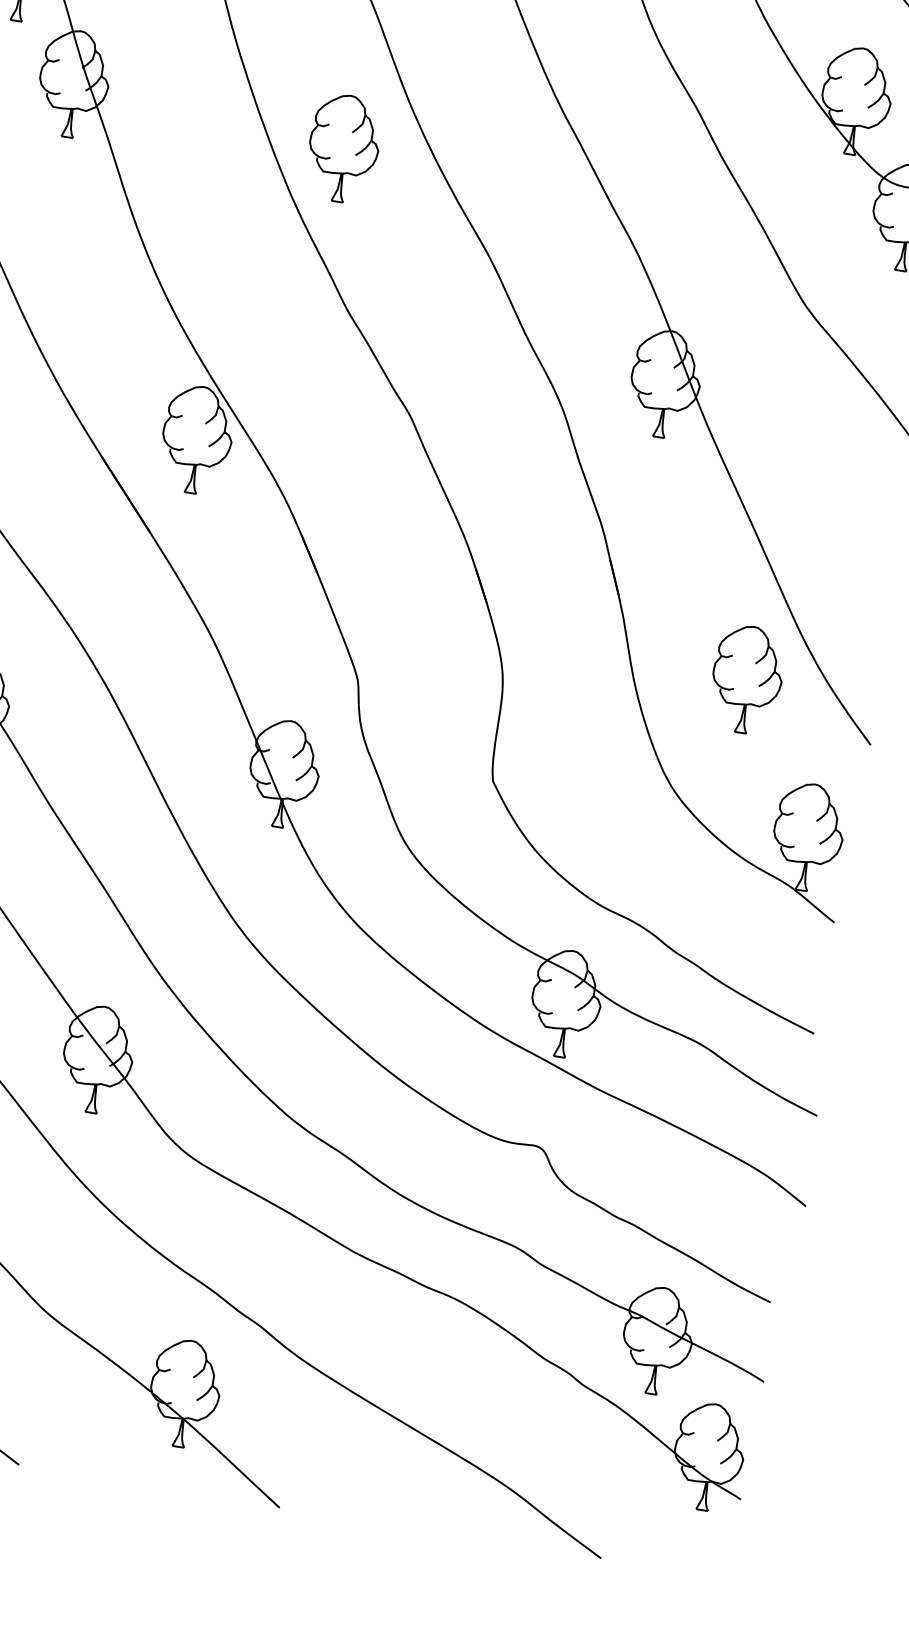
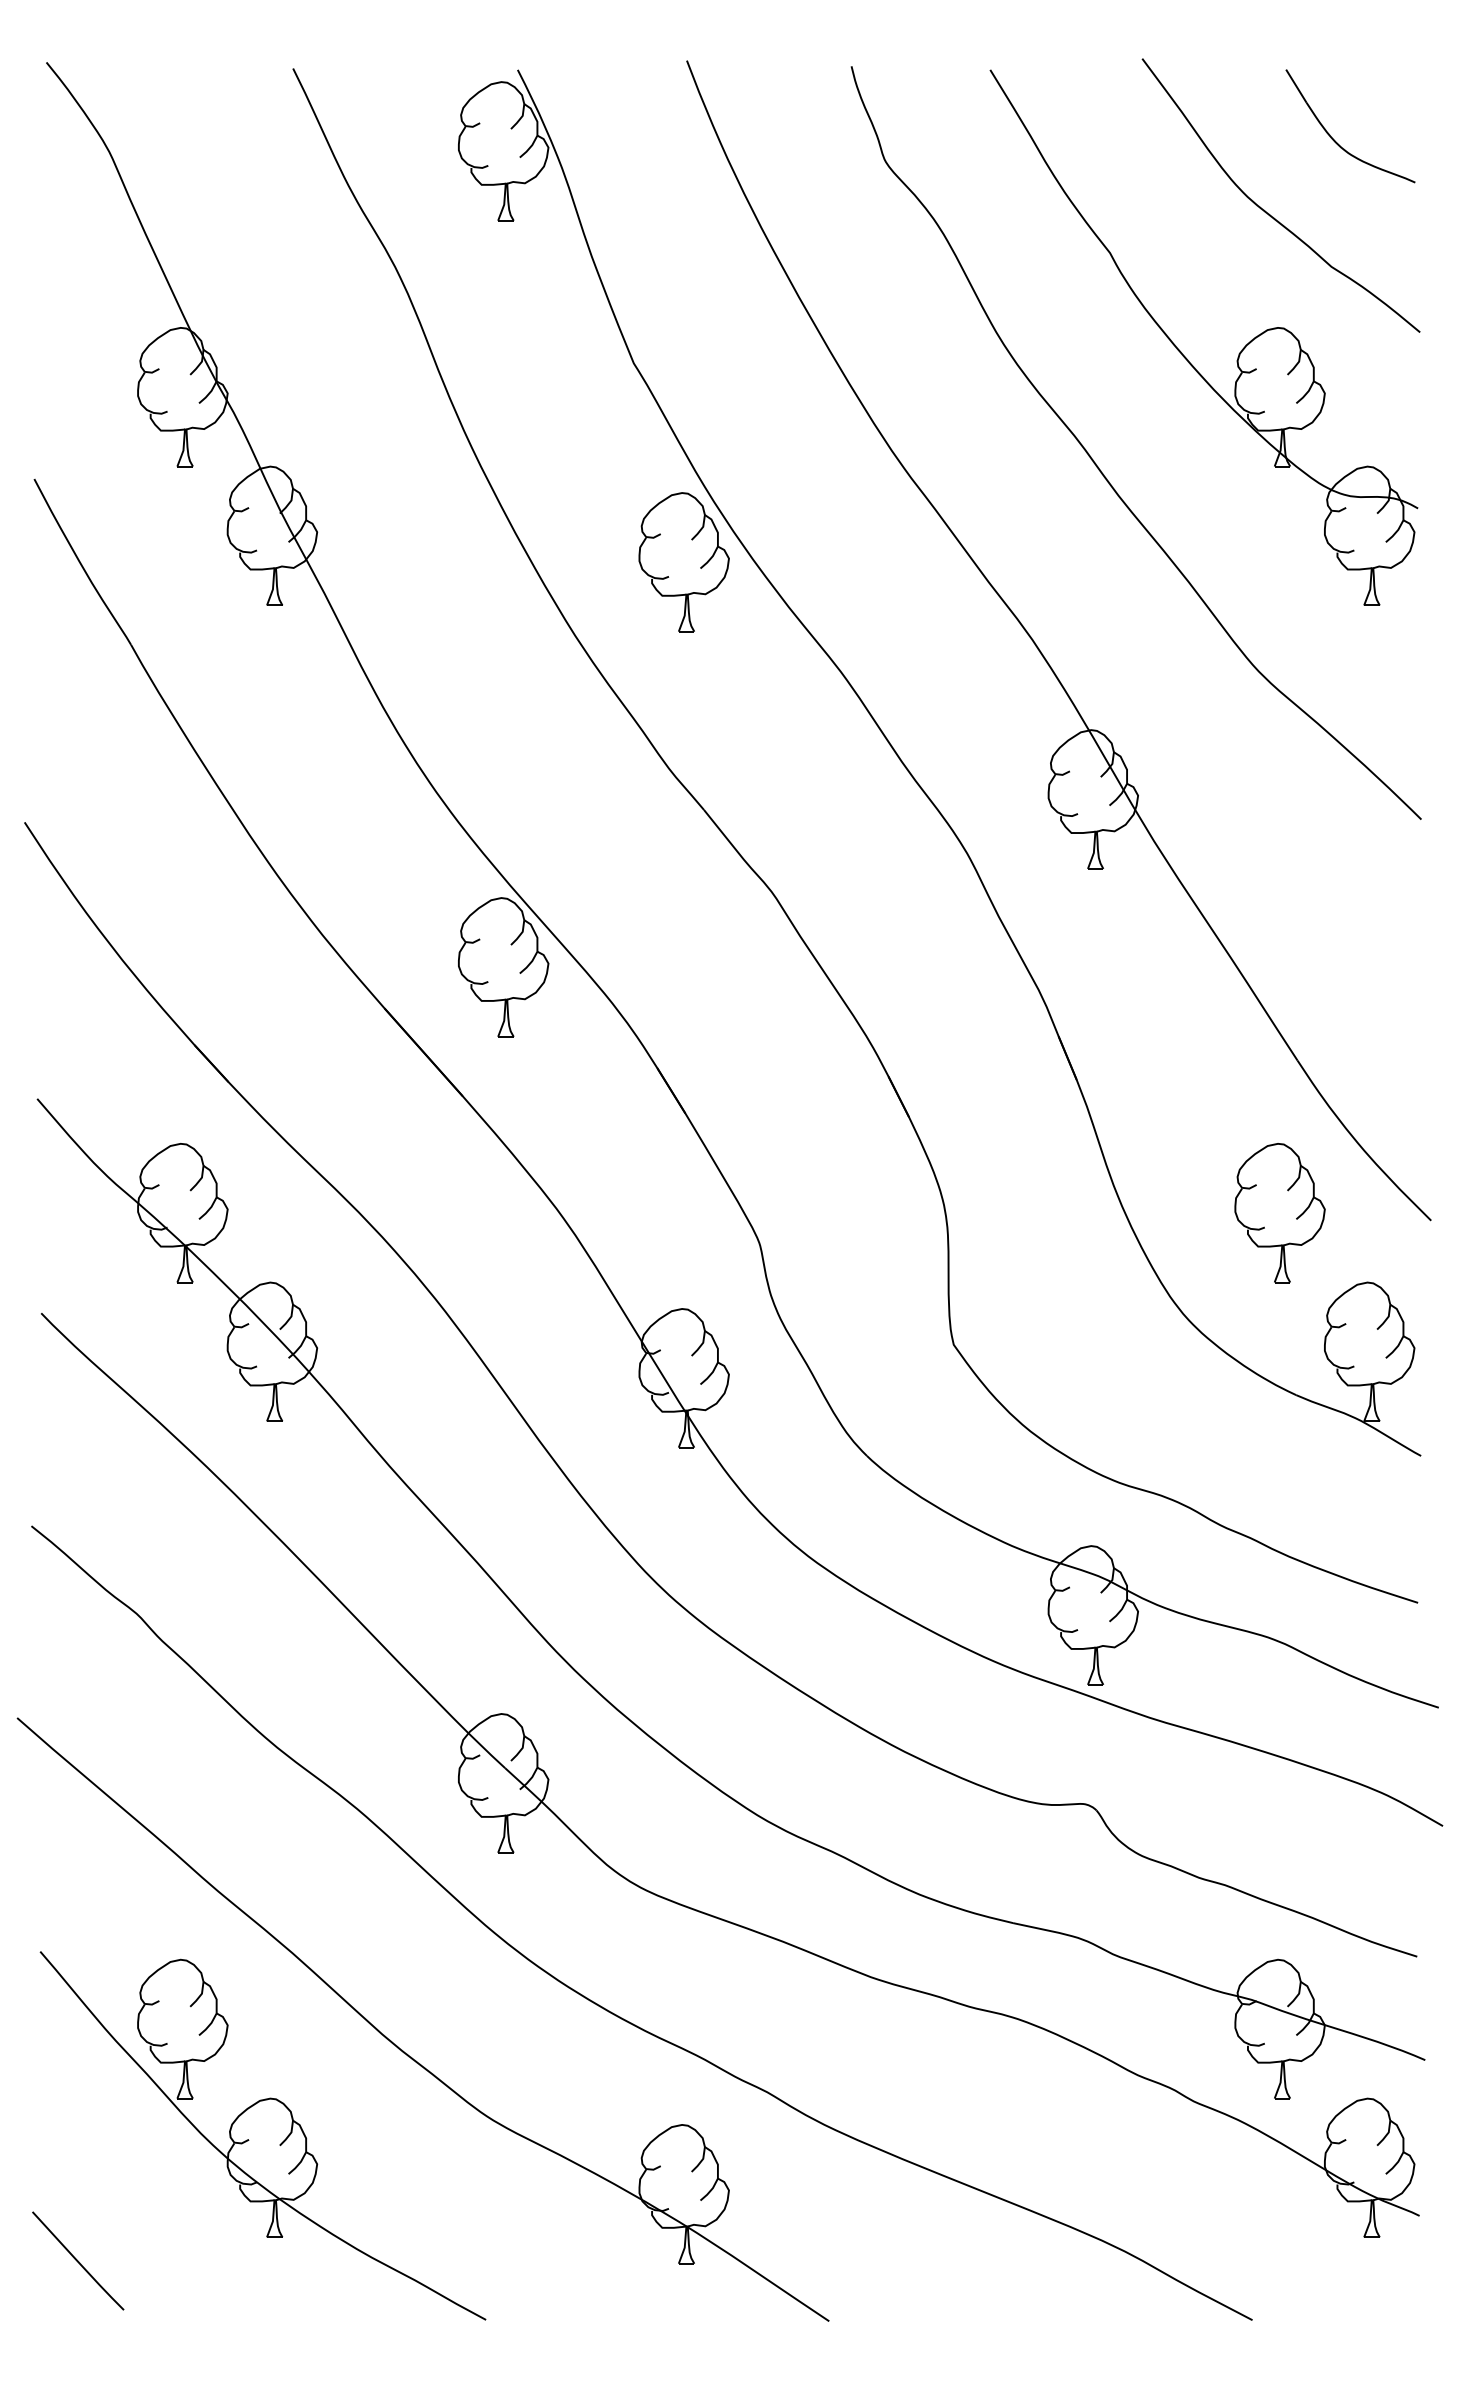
part: (343, 148) -> (683, 562), moved
part: (746, 679) -> (1279, 1213), moved

